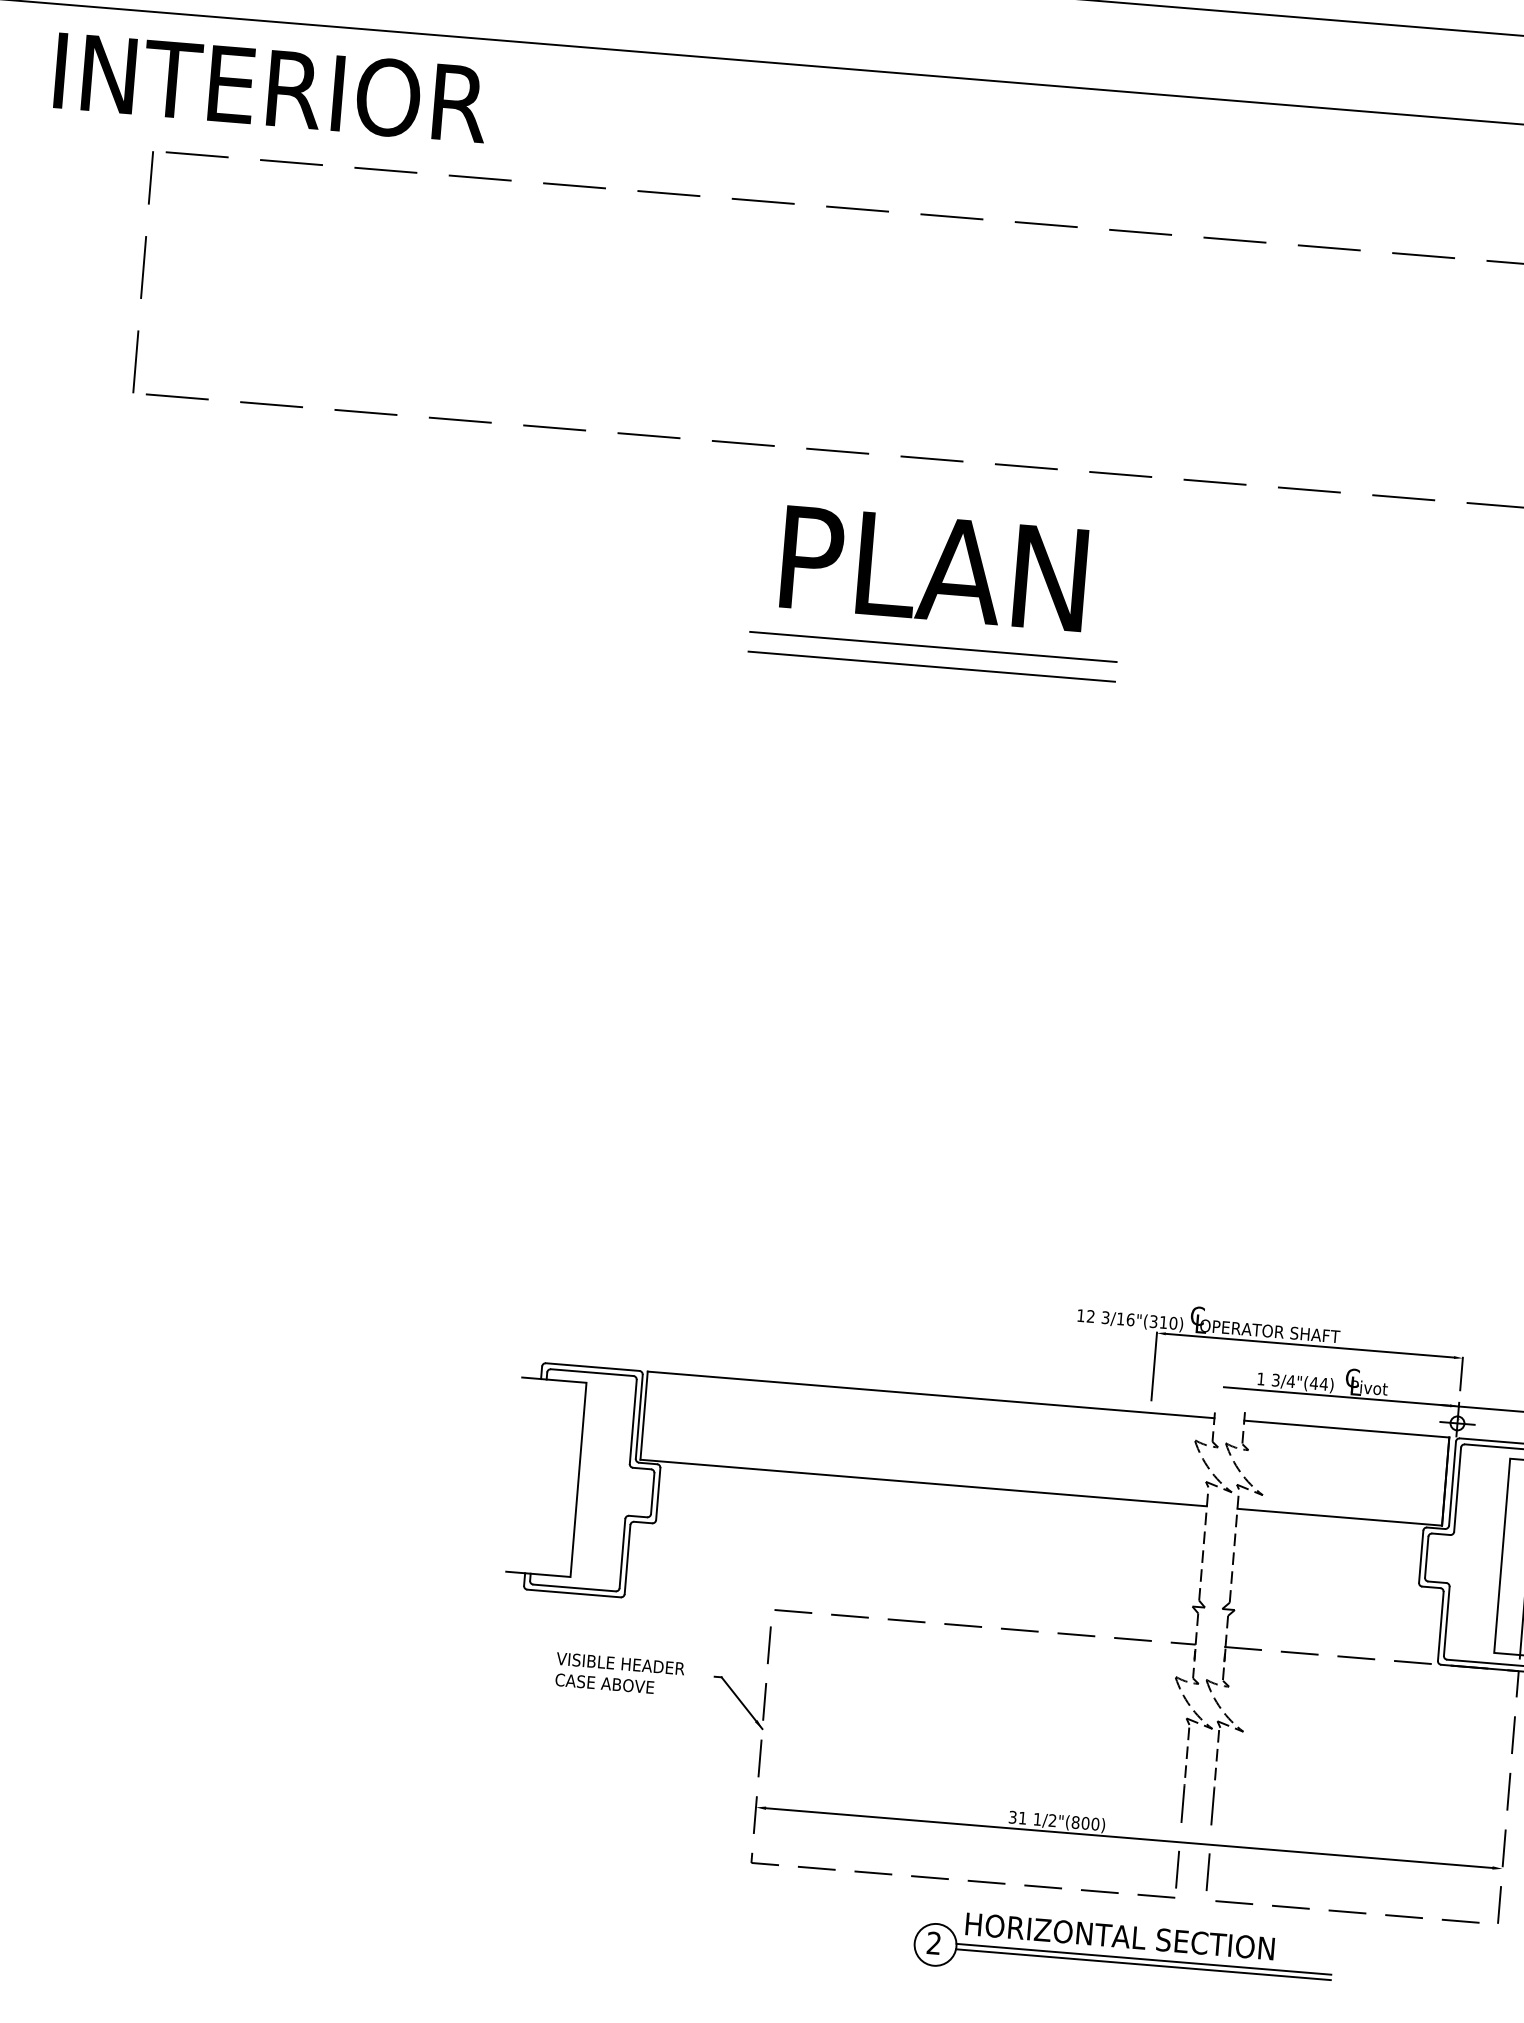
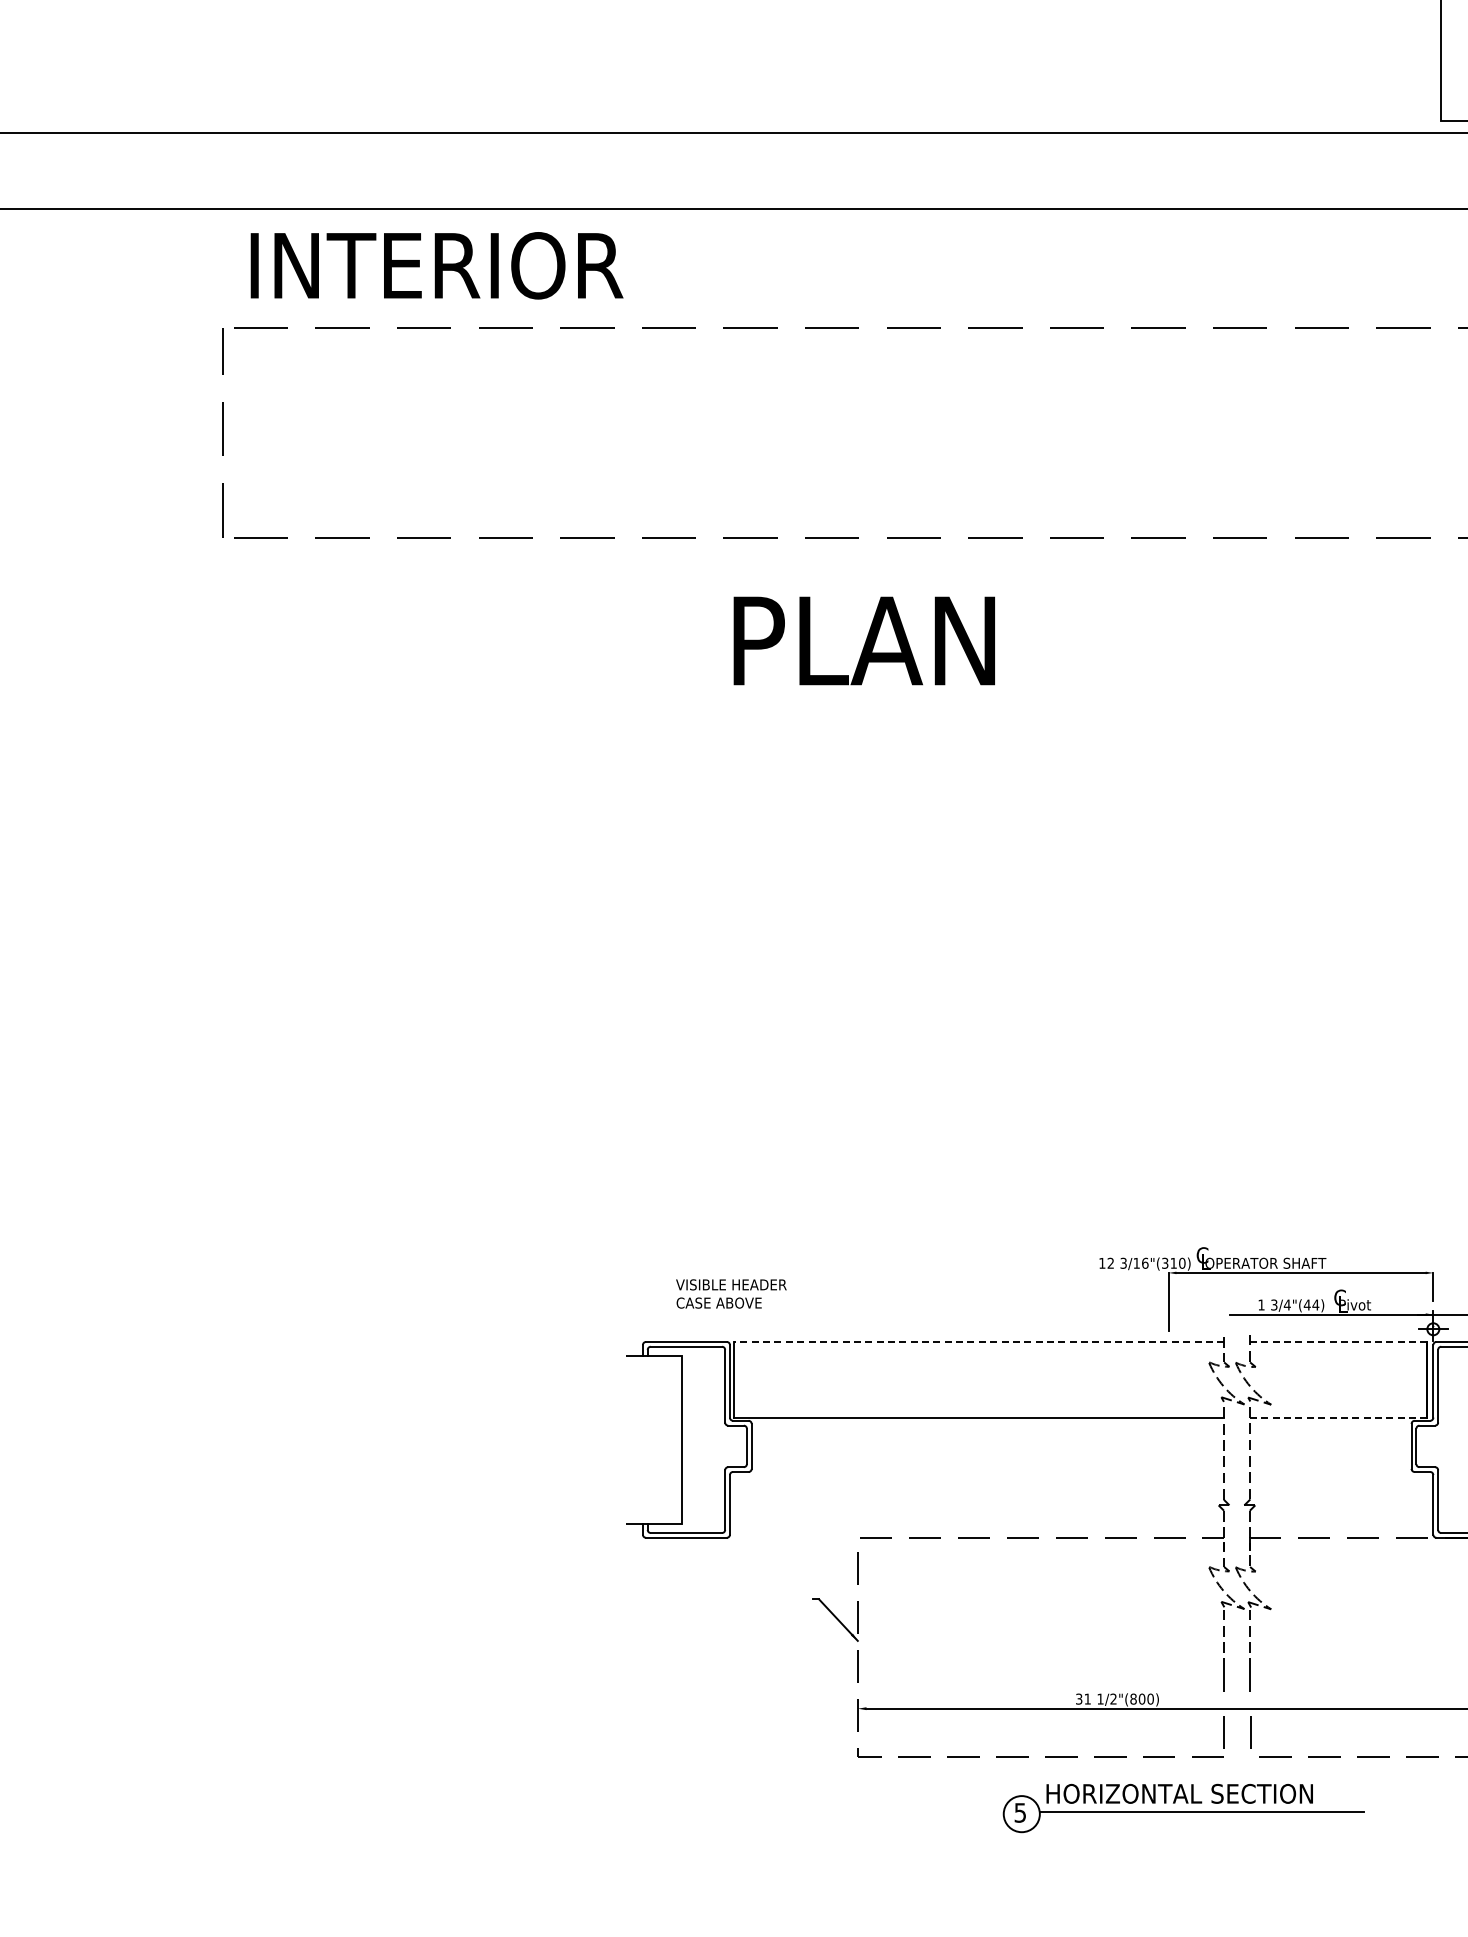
text: (270, 87) -> (436, 265), moved
text: (933, 568) -> (863, 640), moved
line: (932, 647) -> (927, 699), removed
line: (930, 666) -> (927, 716), removed
line: (930, 1394) -> (978, 1341), solid -> dashed
line: (1346, 1428) -> (1338, 1341), solid -> dashed
line: (1339, 1517) -> (1338, 1418), solid -> dashed
text: (619, 1673) -> (731, 1293), moved
text: (933, 1942) -> (1019, 1812), 2 -> 5
line: (1143, 1964) -> (1201, 1816), removed

